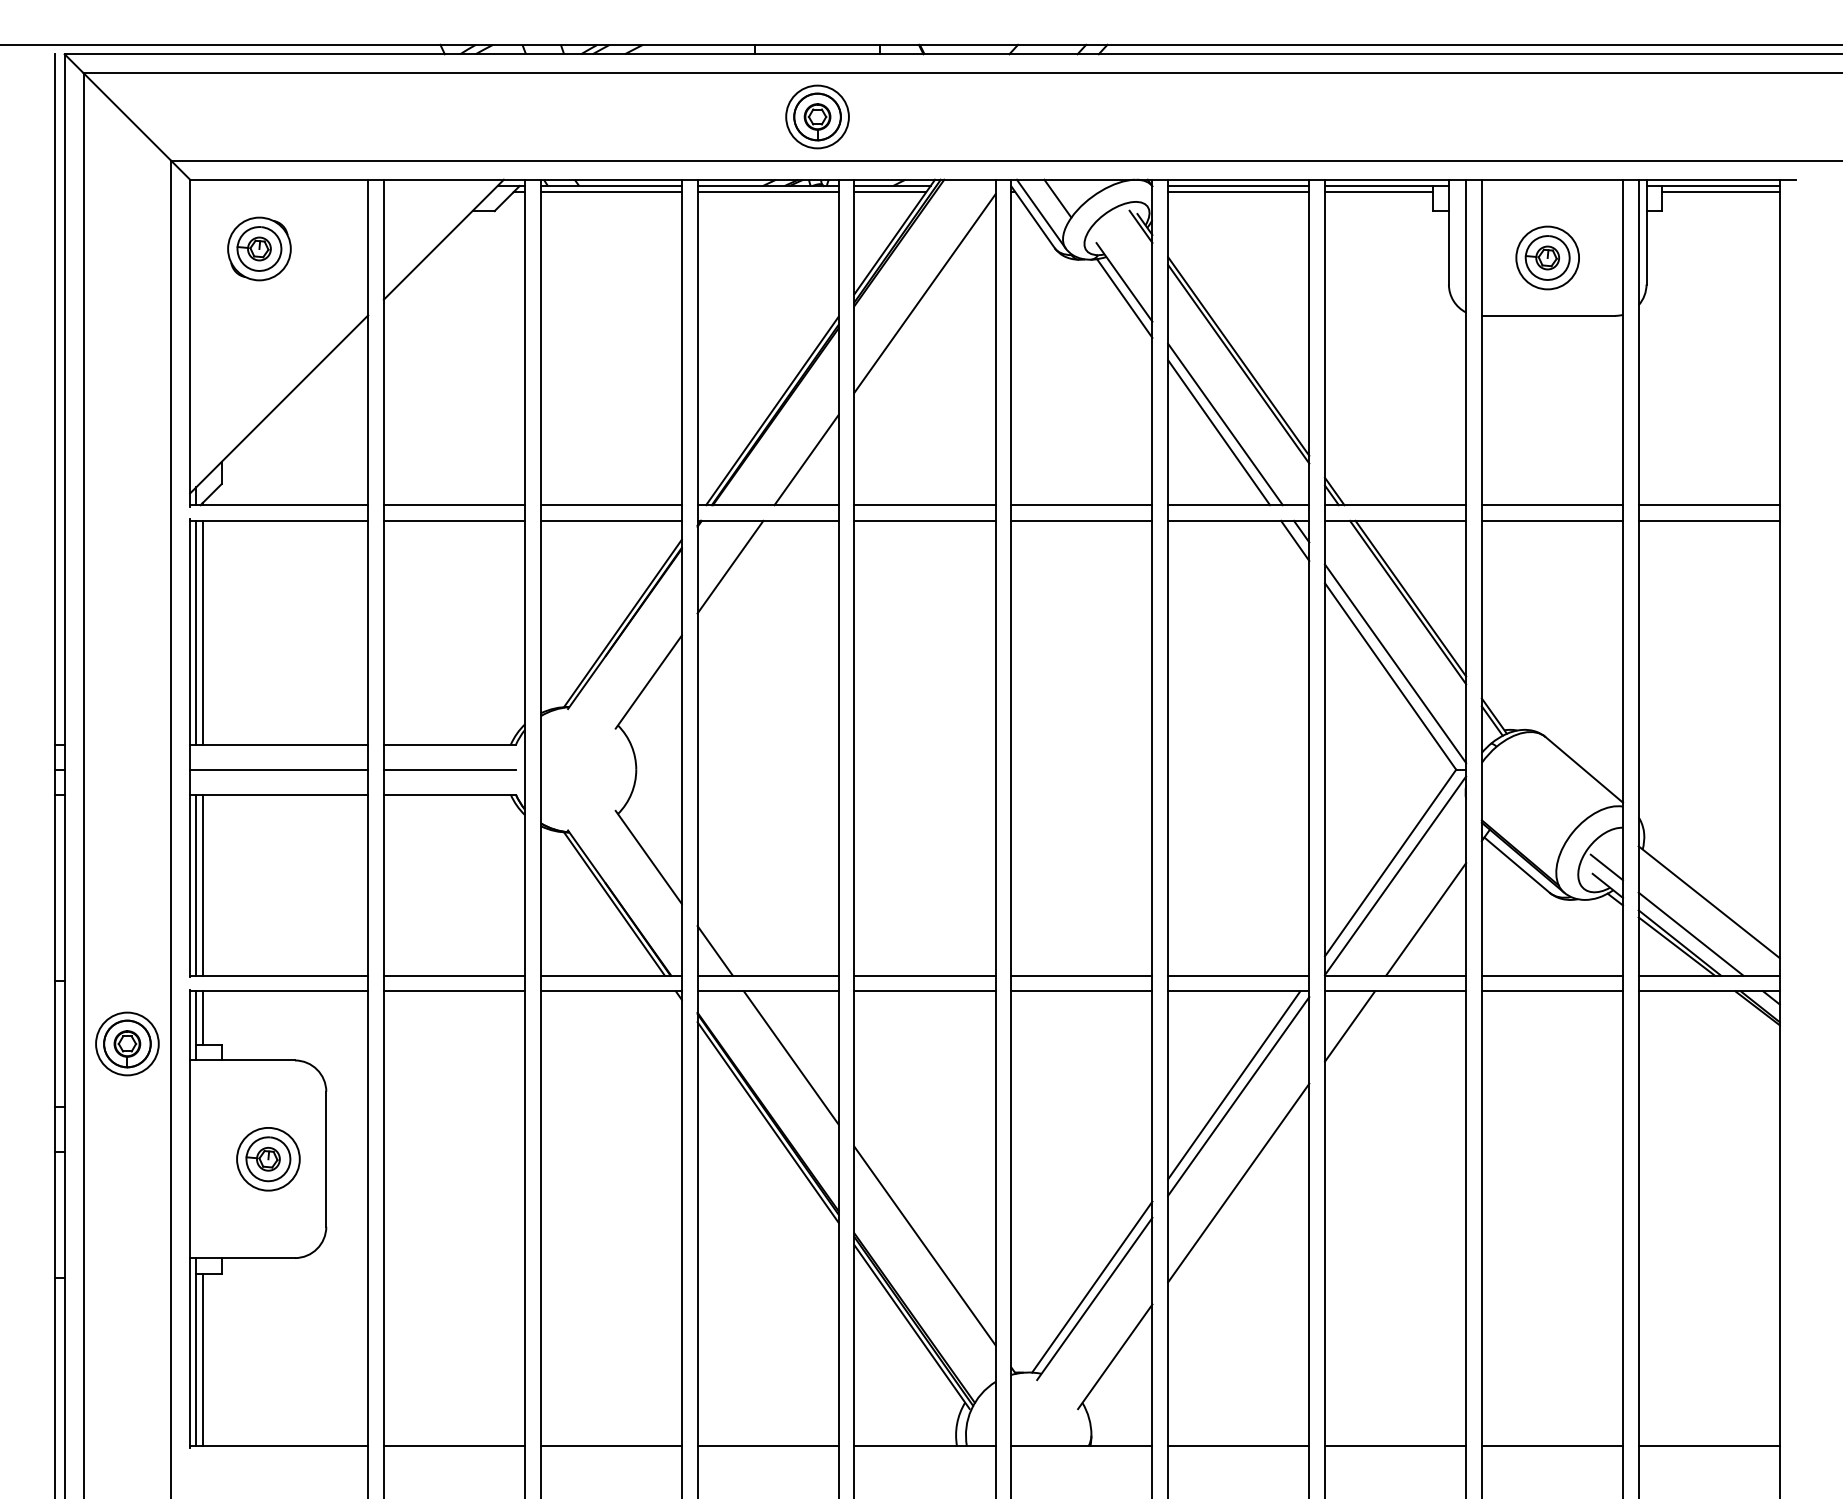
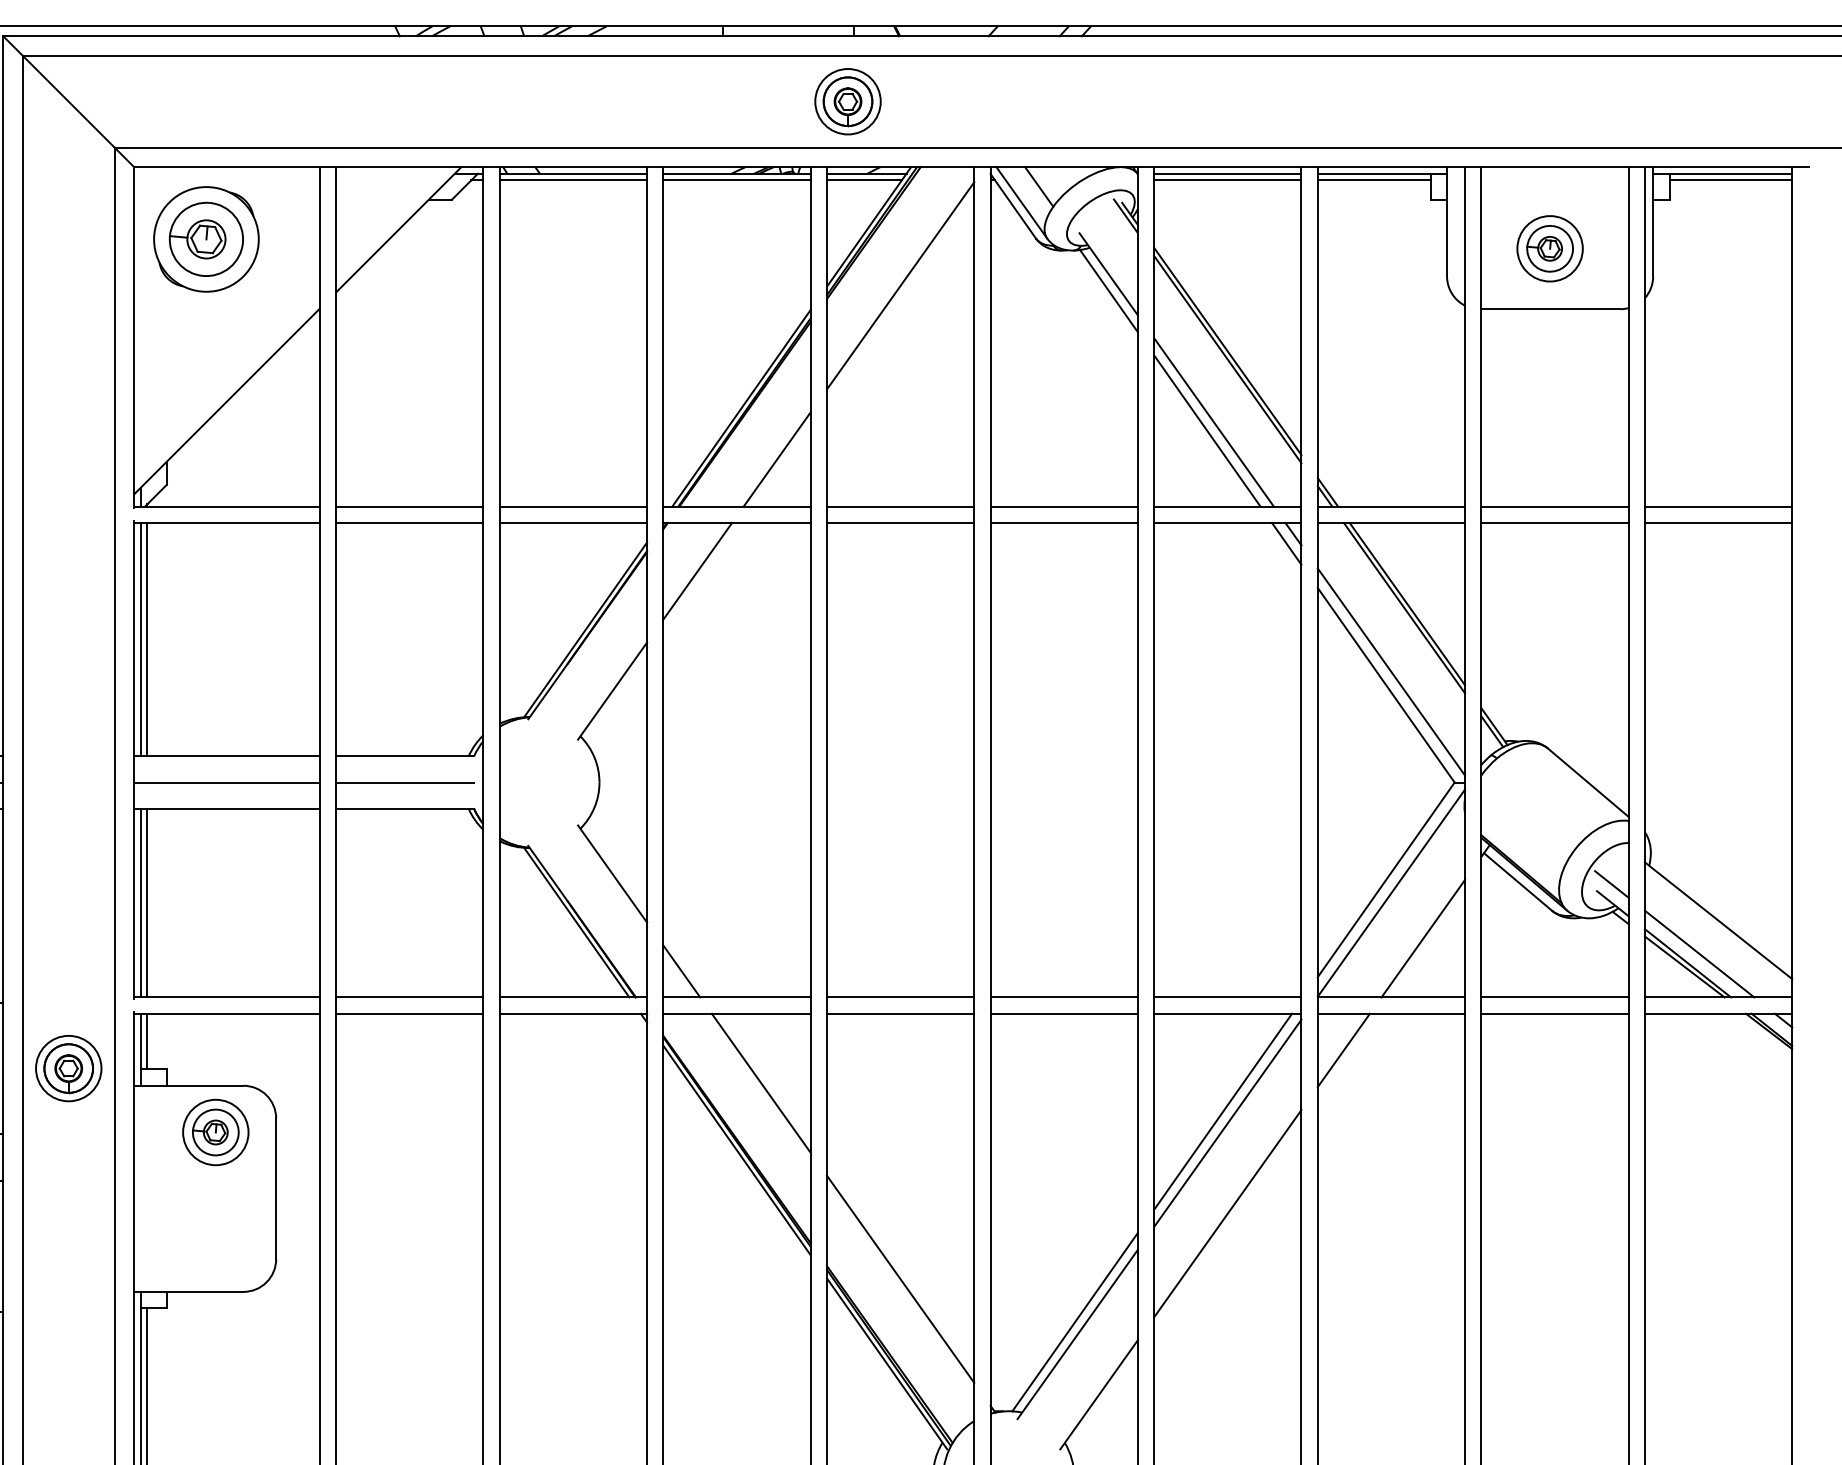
part: (817, 116) -> (847, 101), moved
part: (259, 248) -> (206, 238), size x1.6
part: (268, 1159) -> (215, 1132), moved

